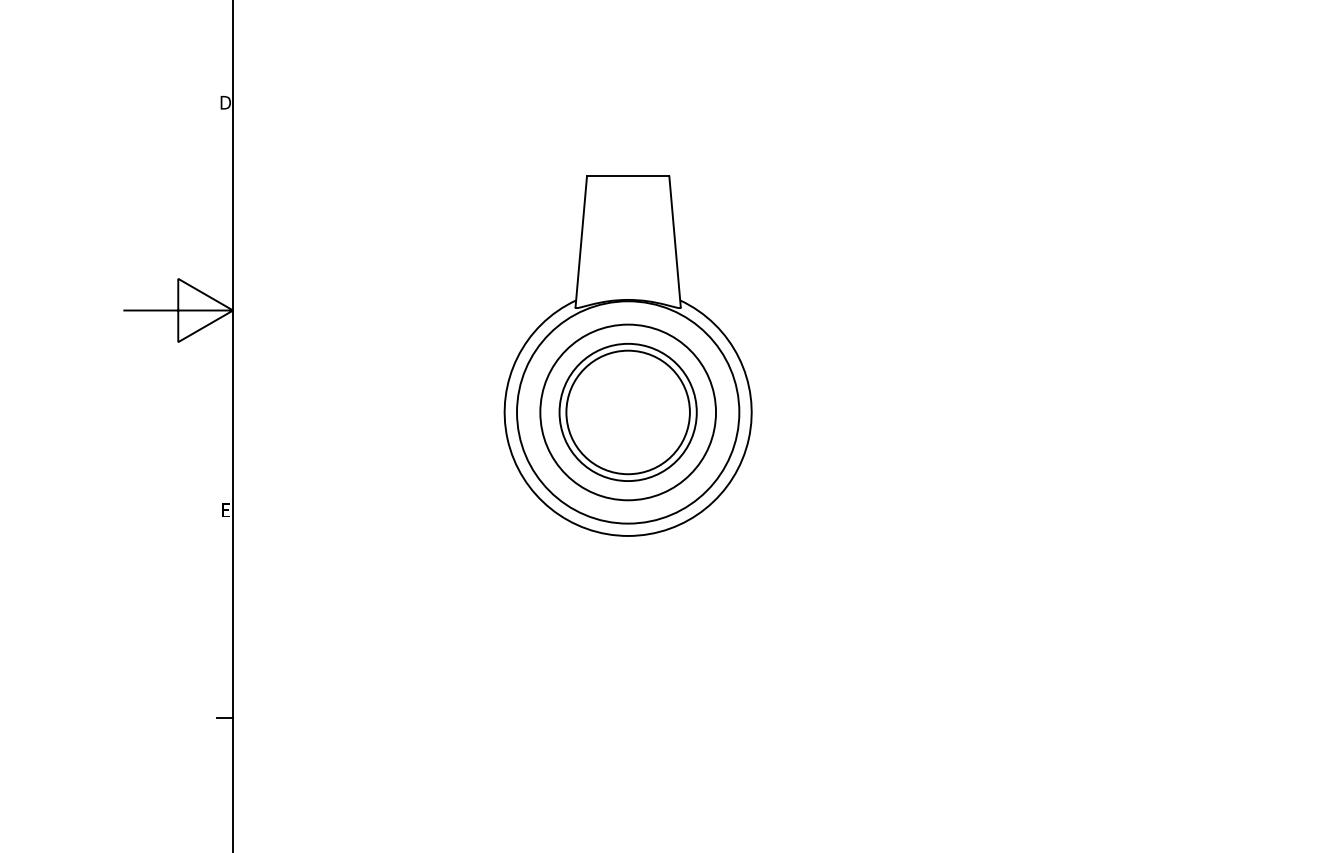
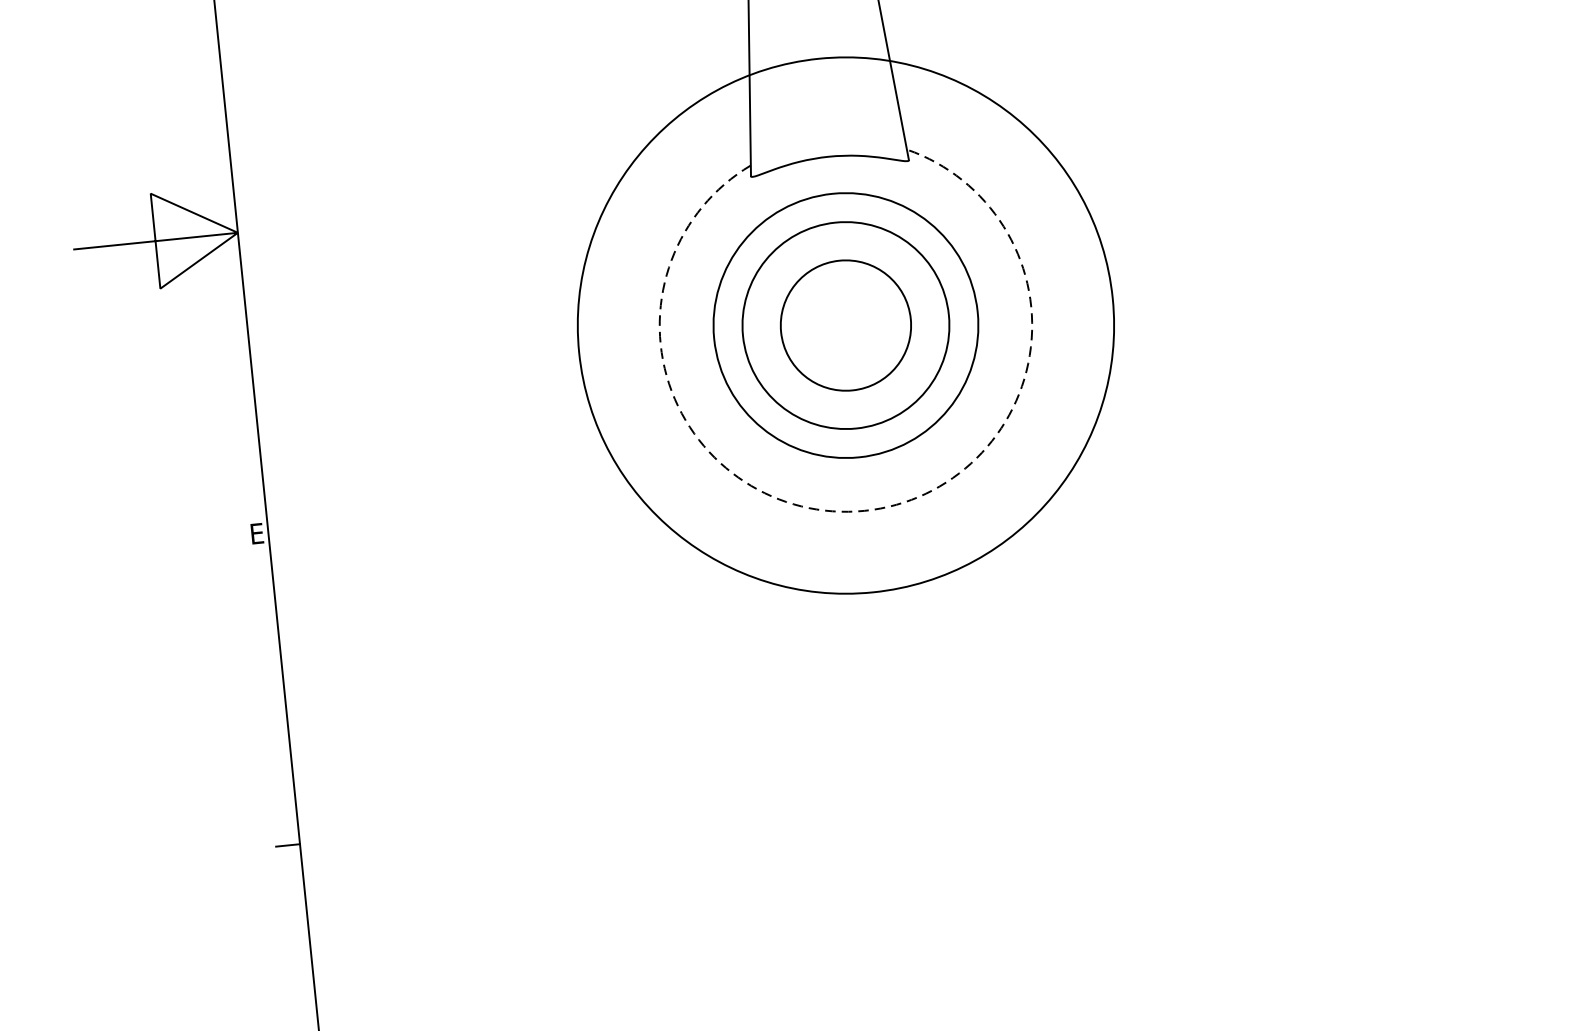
circle: (627, 412) -> (844, 325), size x0.7
circle: (628, 412) -> (846, 325), size x1.6
arc: (628, 535) -> (865, 510), solid -> dashed

